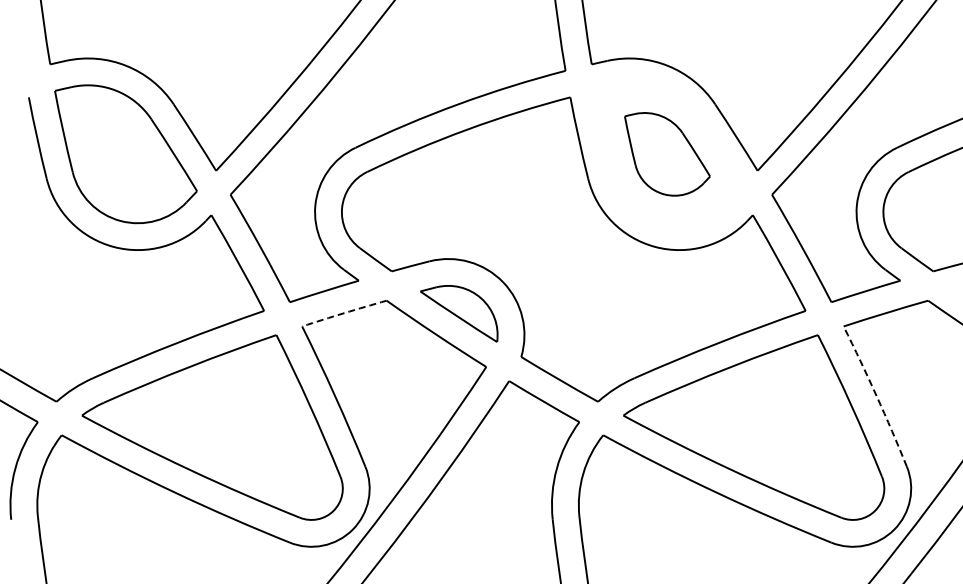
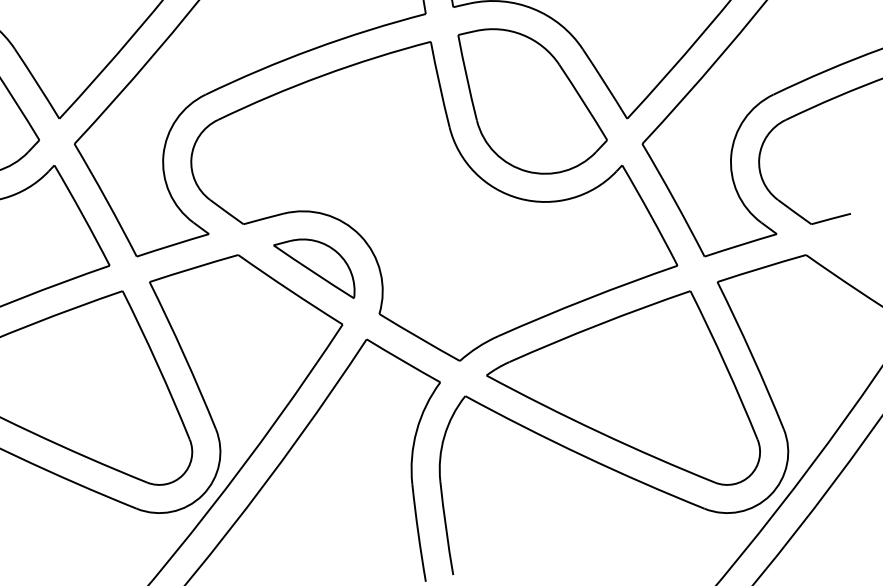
part: (667, 154) -> (532, 101), size x1.67
arc: (344, 313) -> (194, 268), dashed -> solid
arc: (876, 396) -> (751, 355), dashed -> solid

